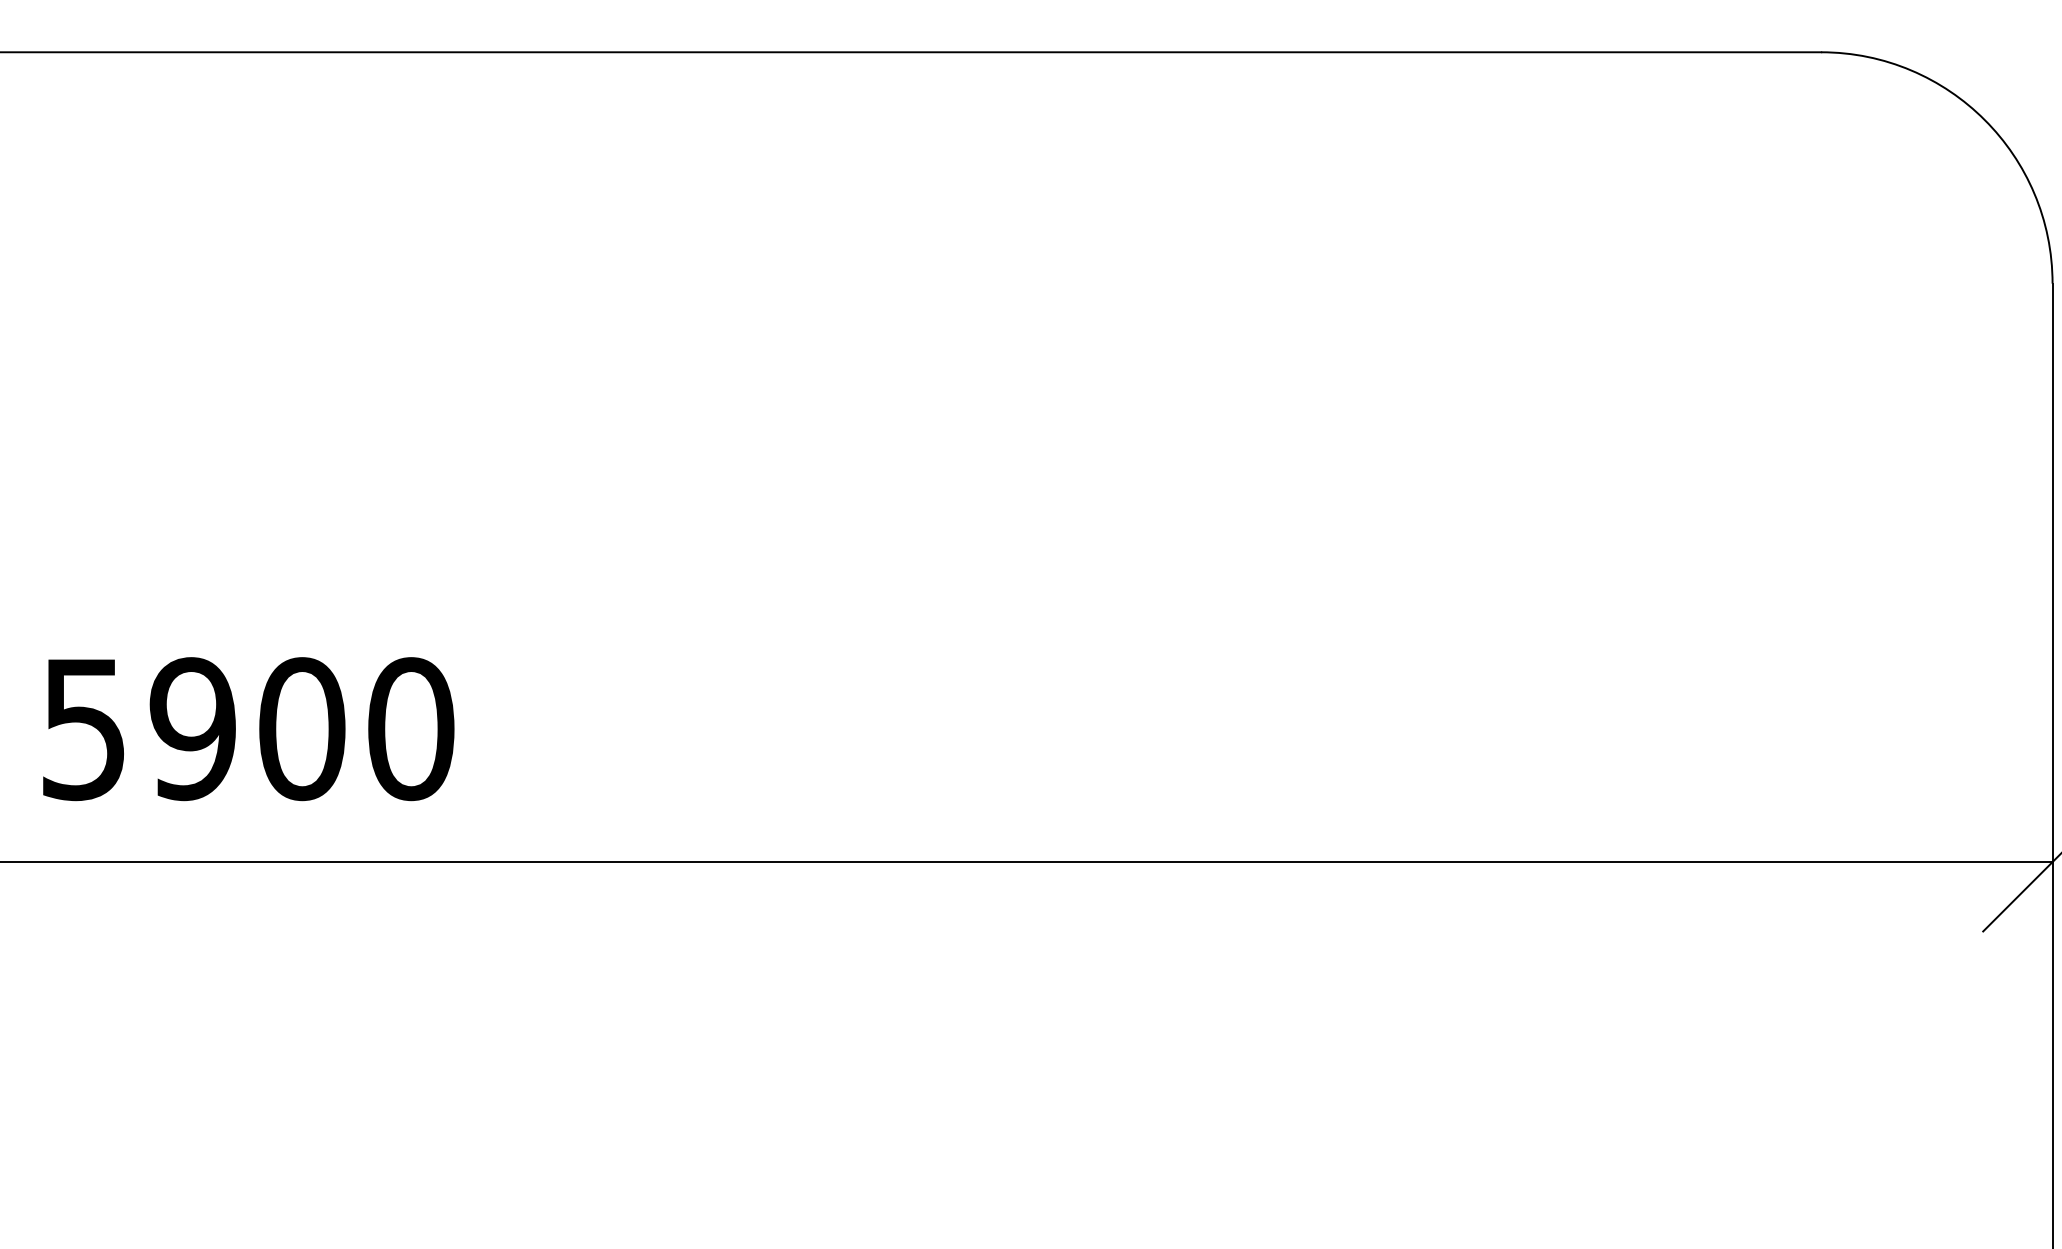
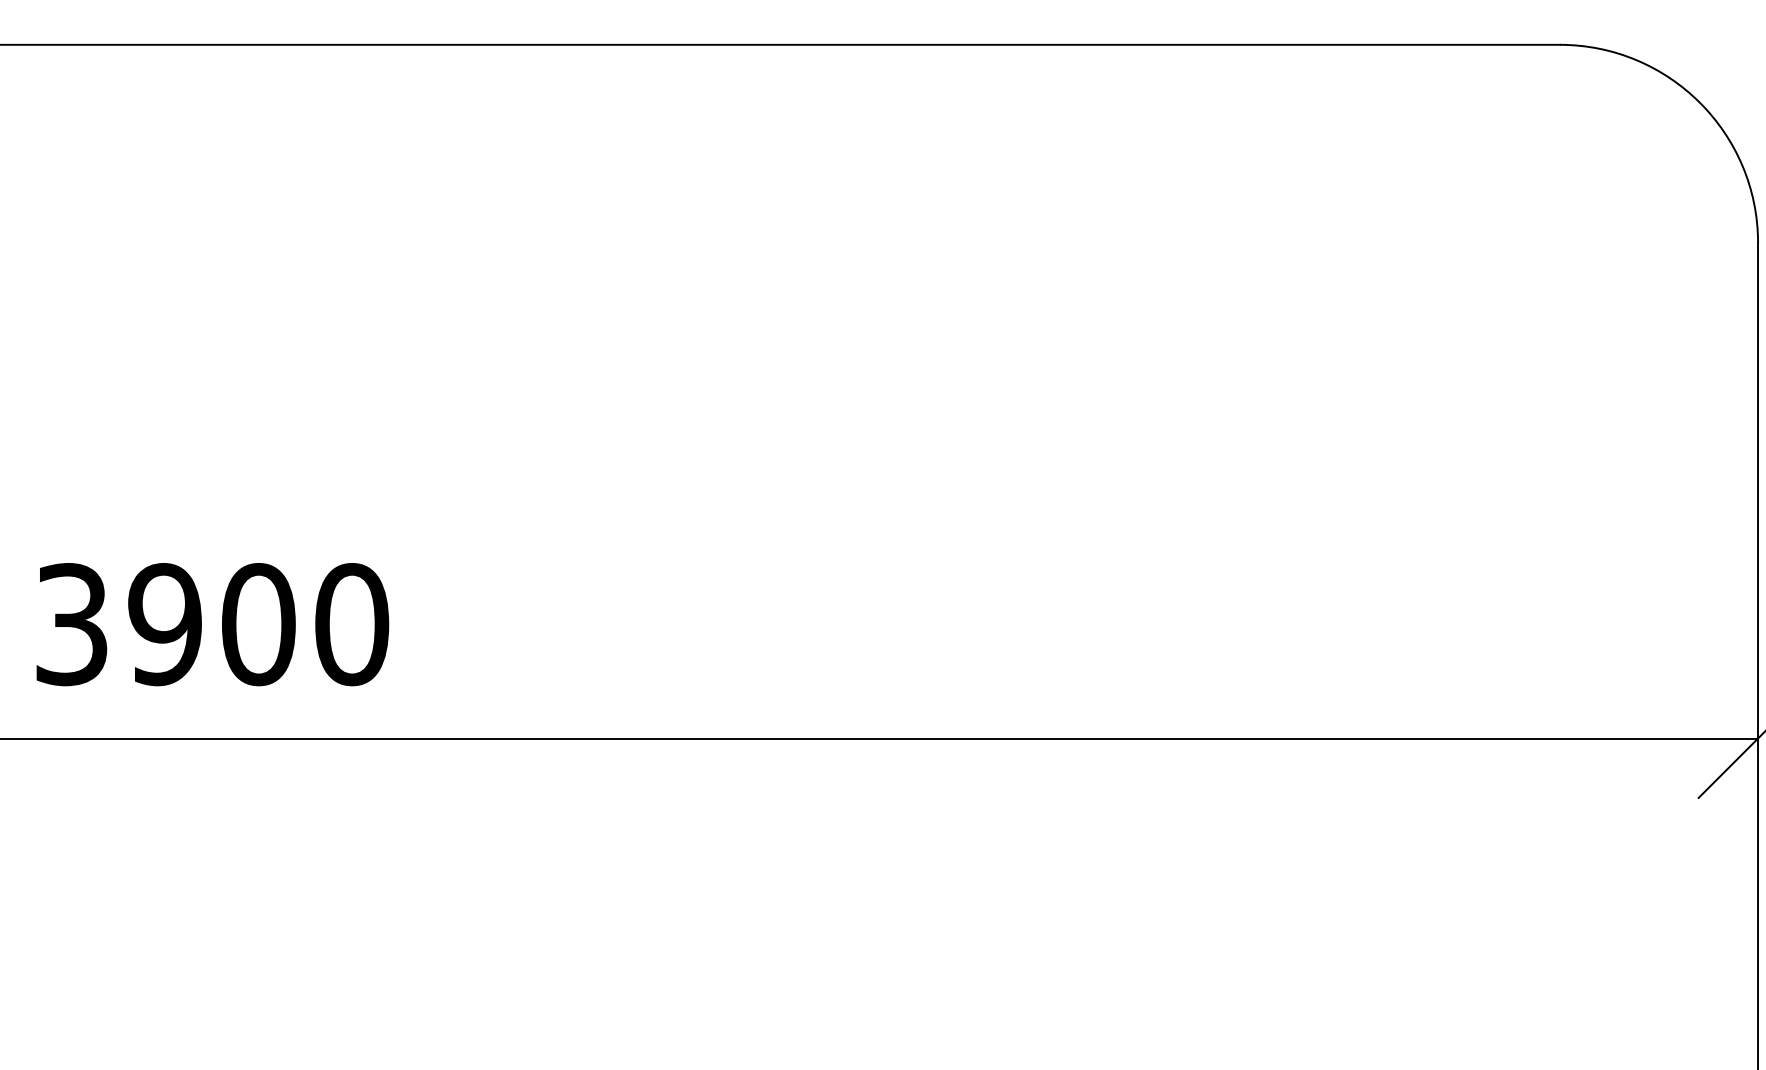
text: (83, 728) -> (71, 624), 5900 -> 3900

